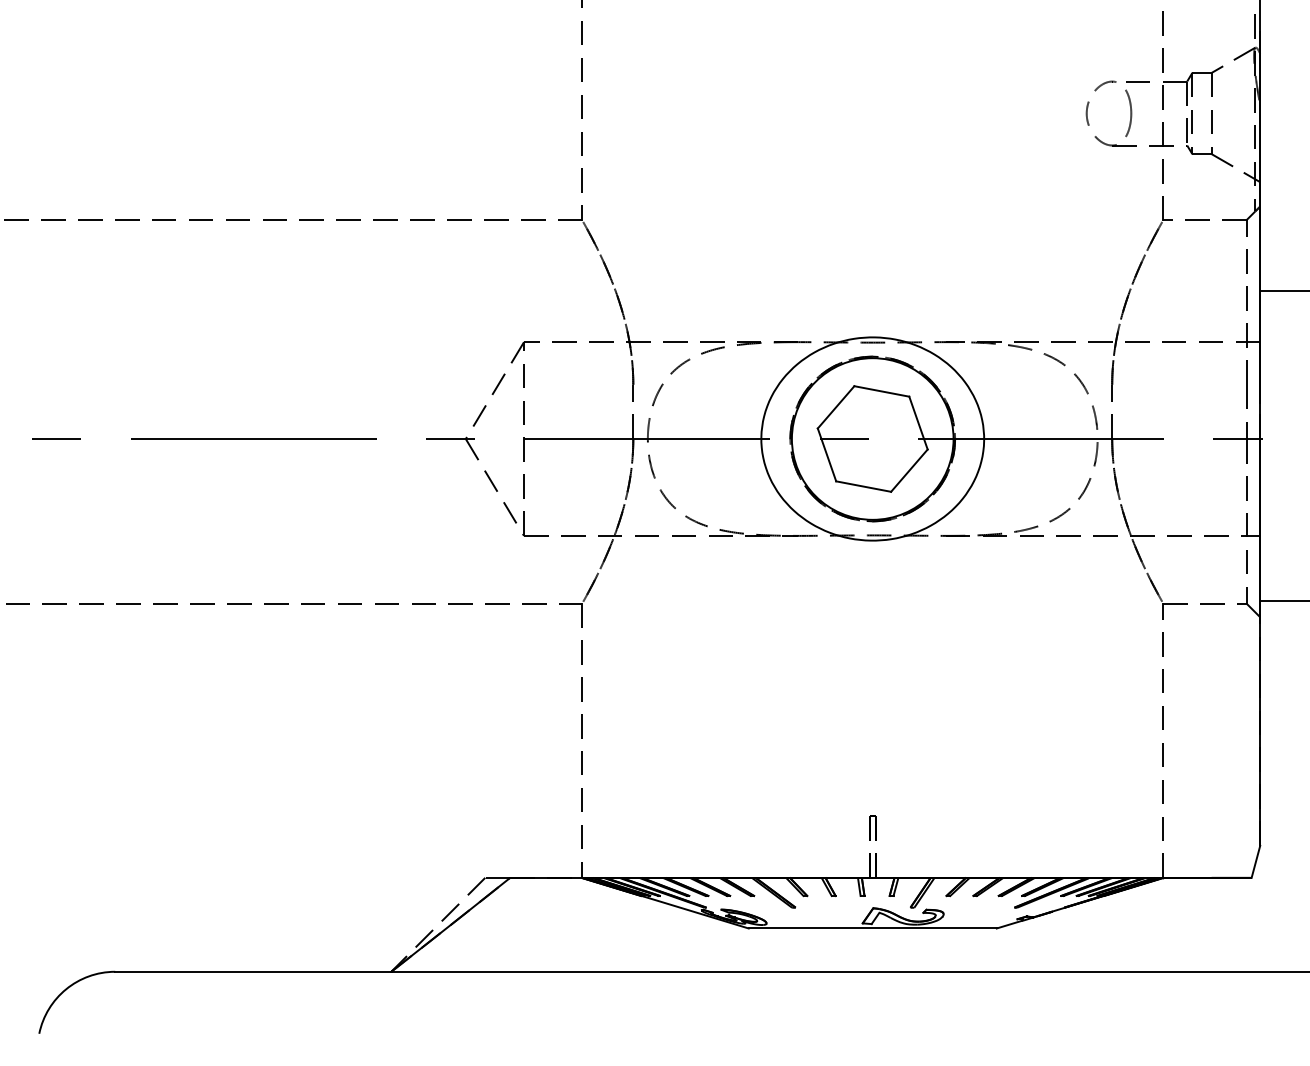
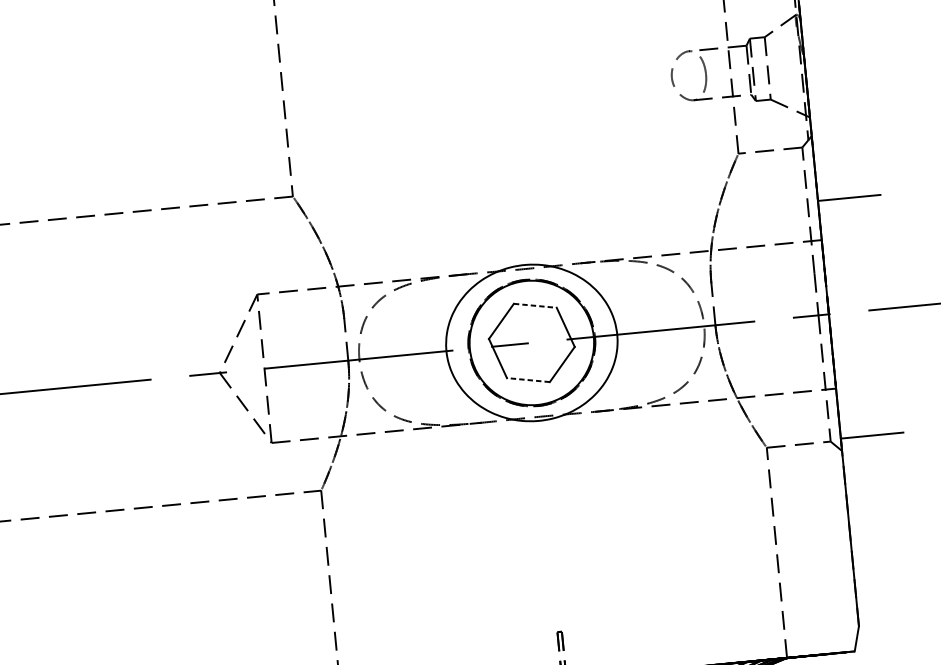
line: (881, 391) -> (535, 305), solid -> dashed
line: (863, 486) -> (528, 380), solid -> dashed

